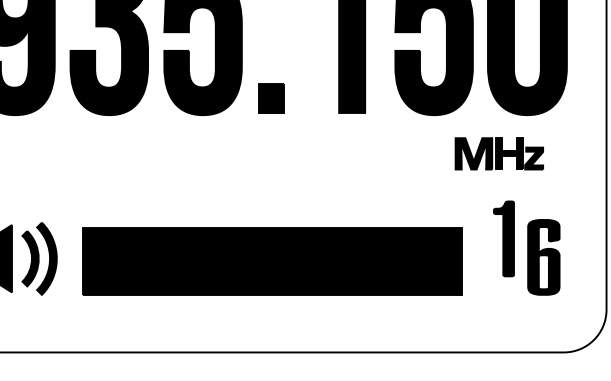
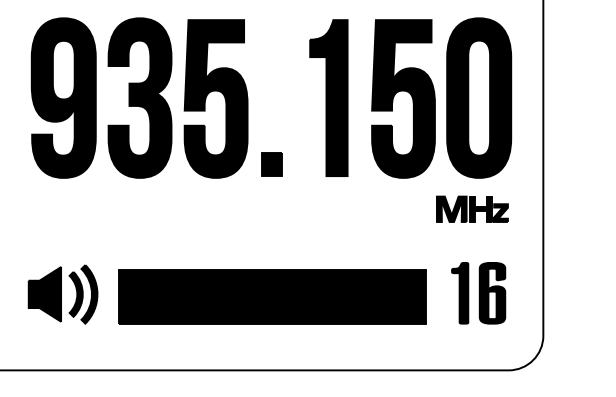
part: (499, 152) -> (472, 208), moved
part: (504, 239) -> (460, 293), moved

